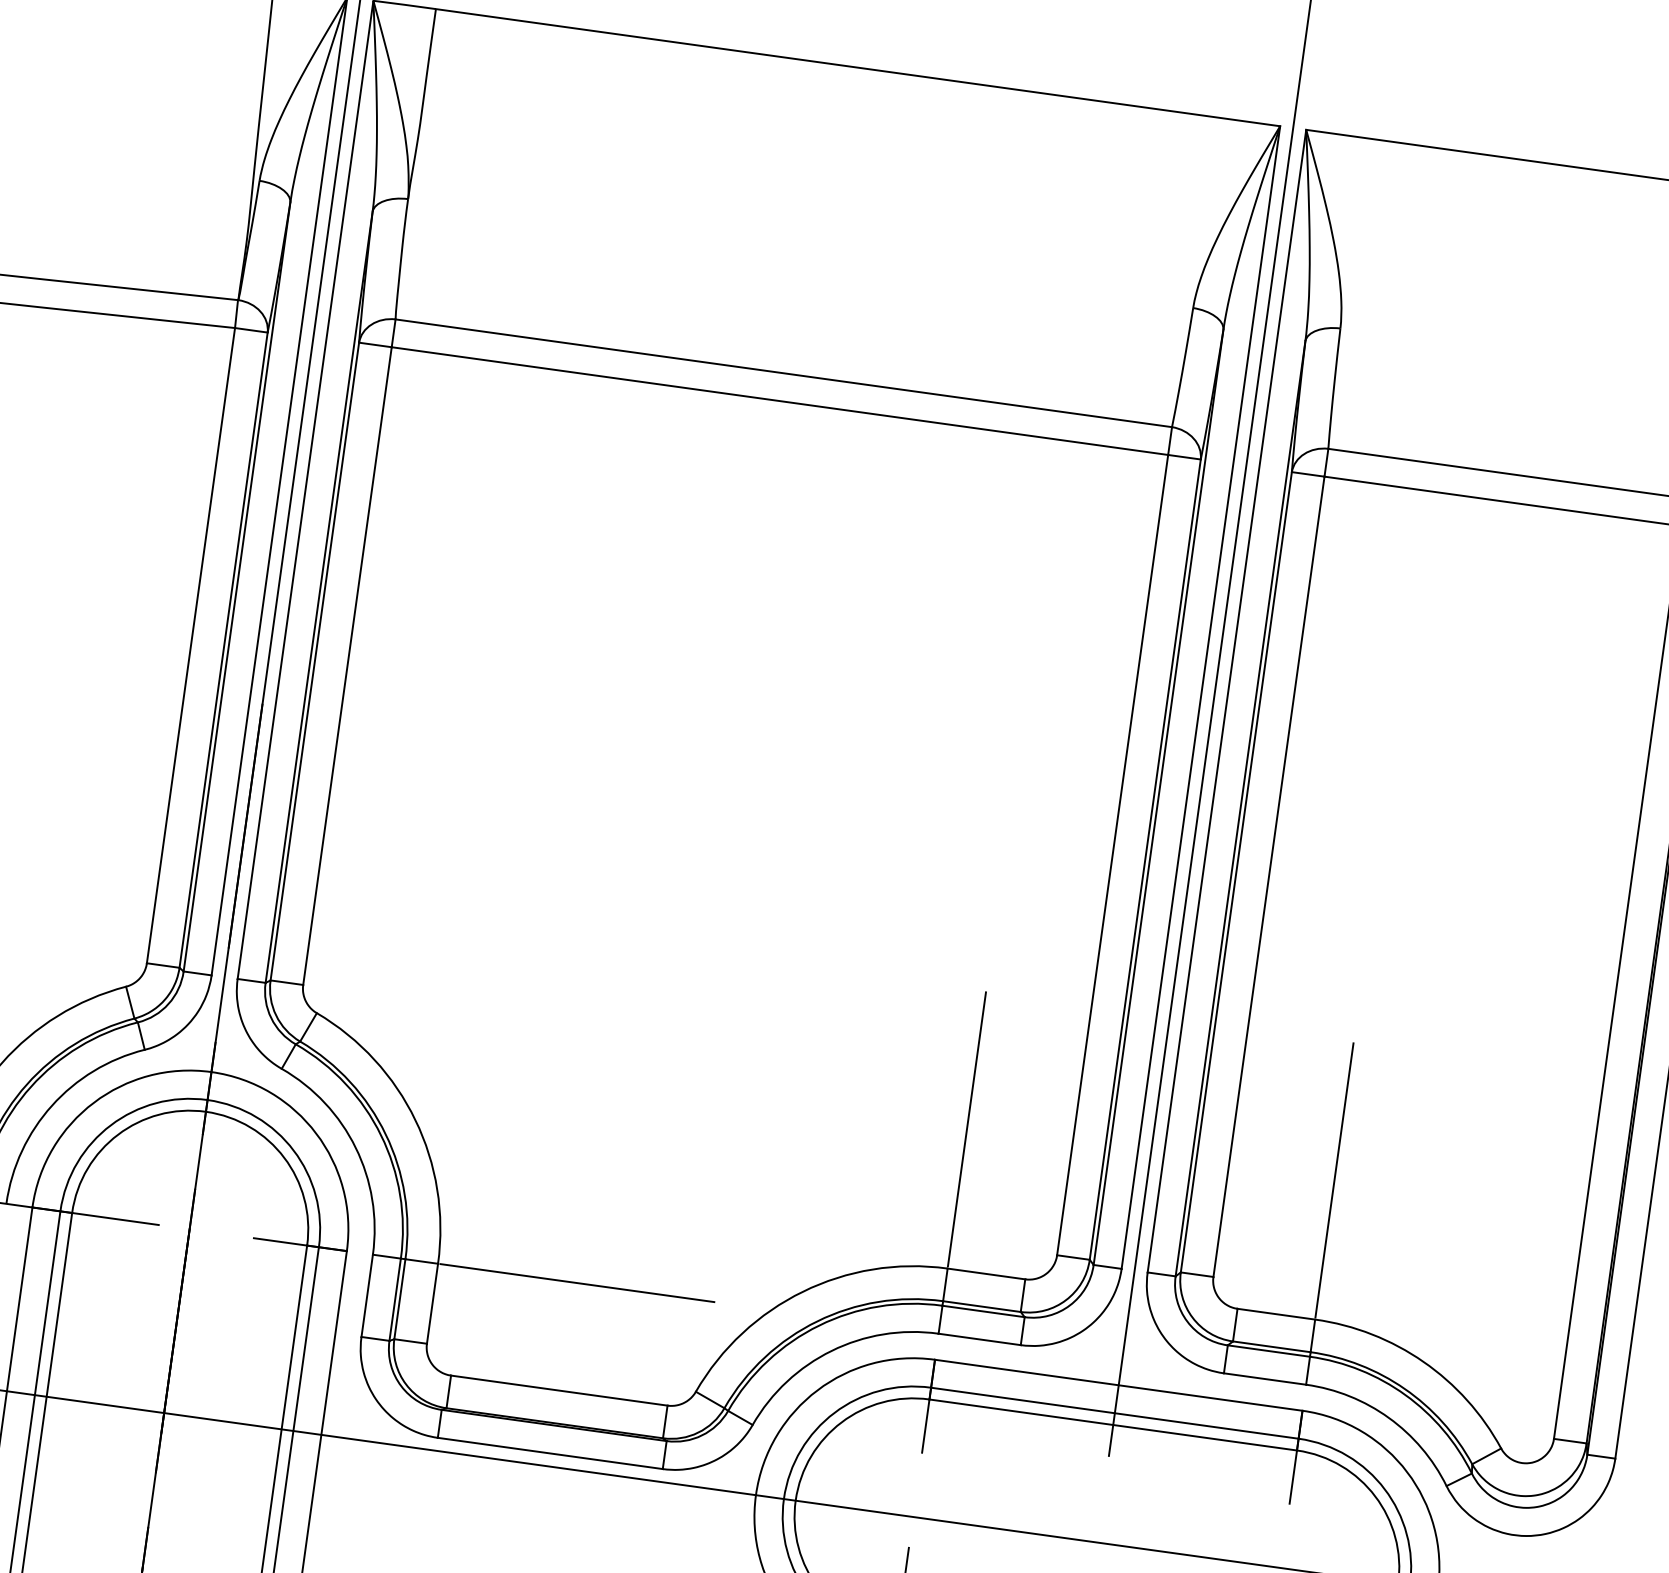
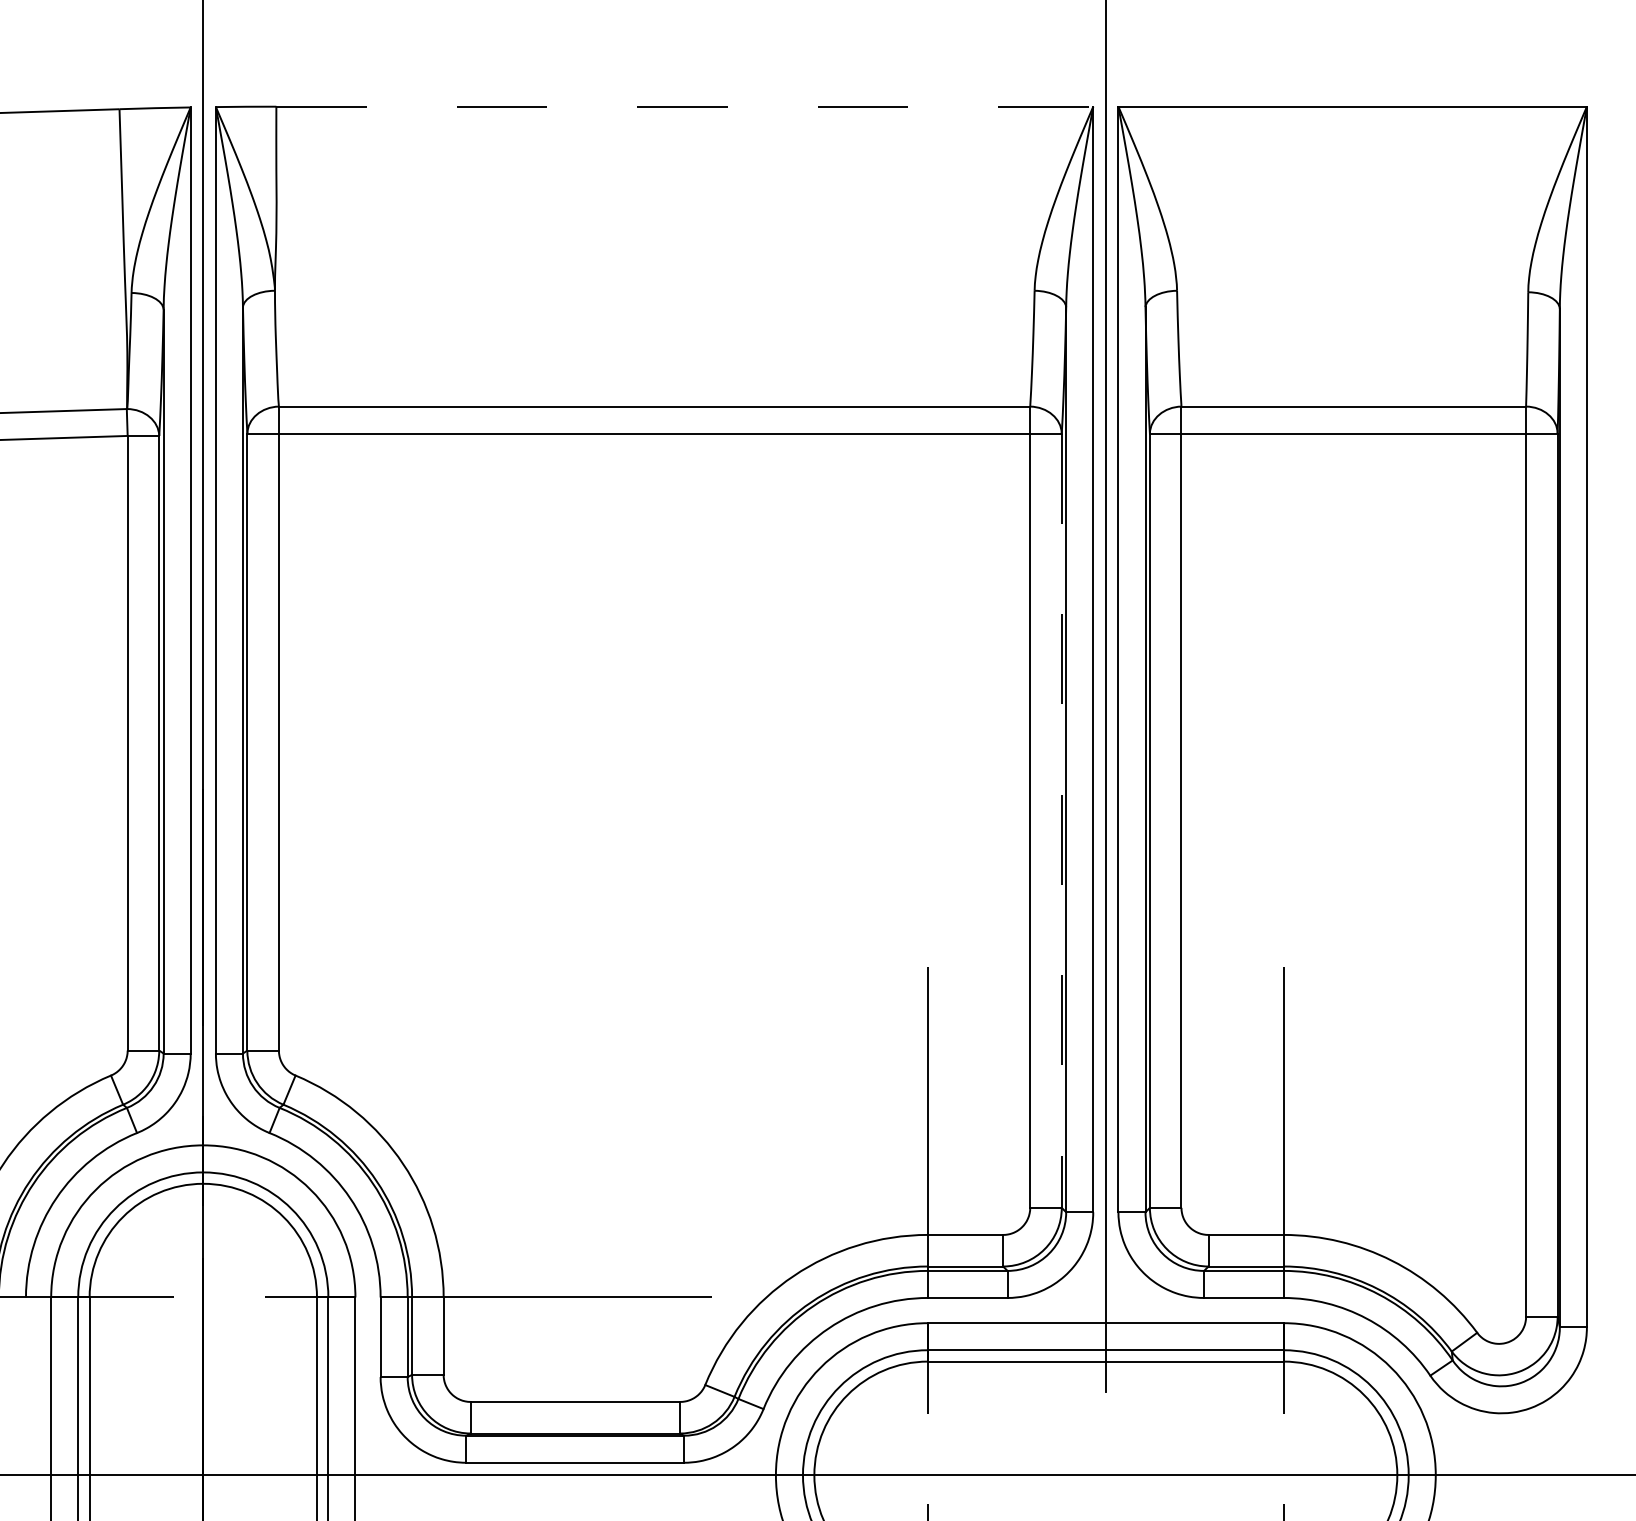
line: (858, 67) -> (685, 106), solid -> dashed
line: (1144, 860) -> (1061, 821), solid -> dashed

